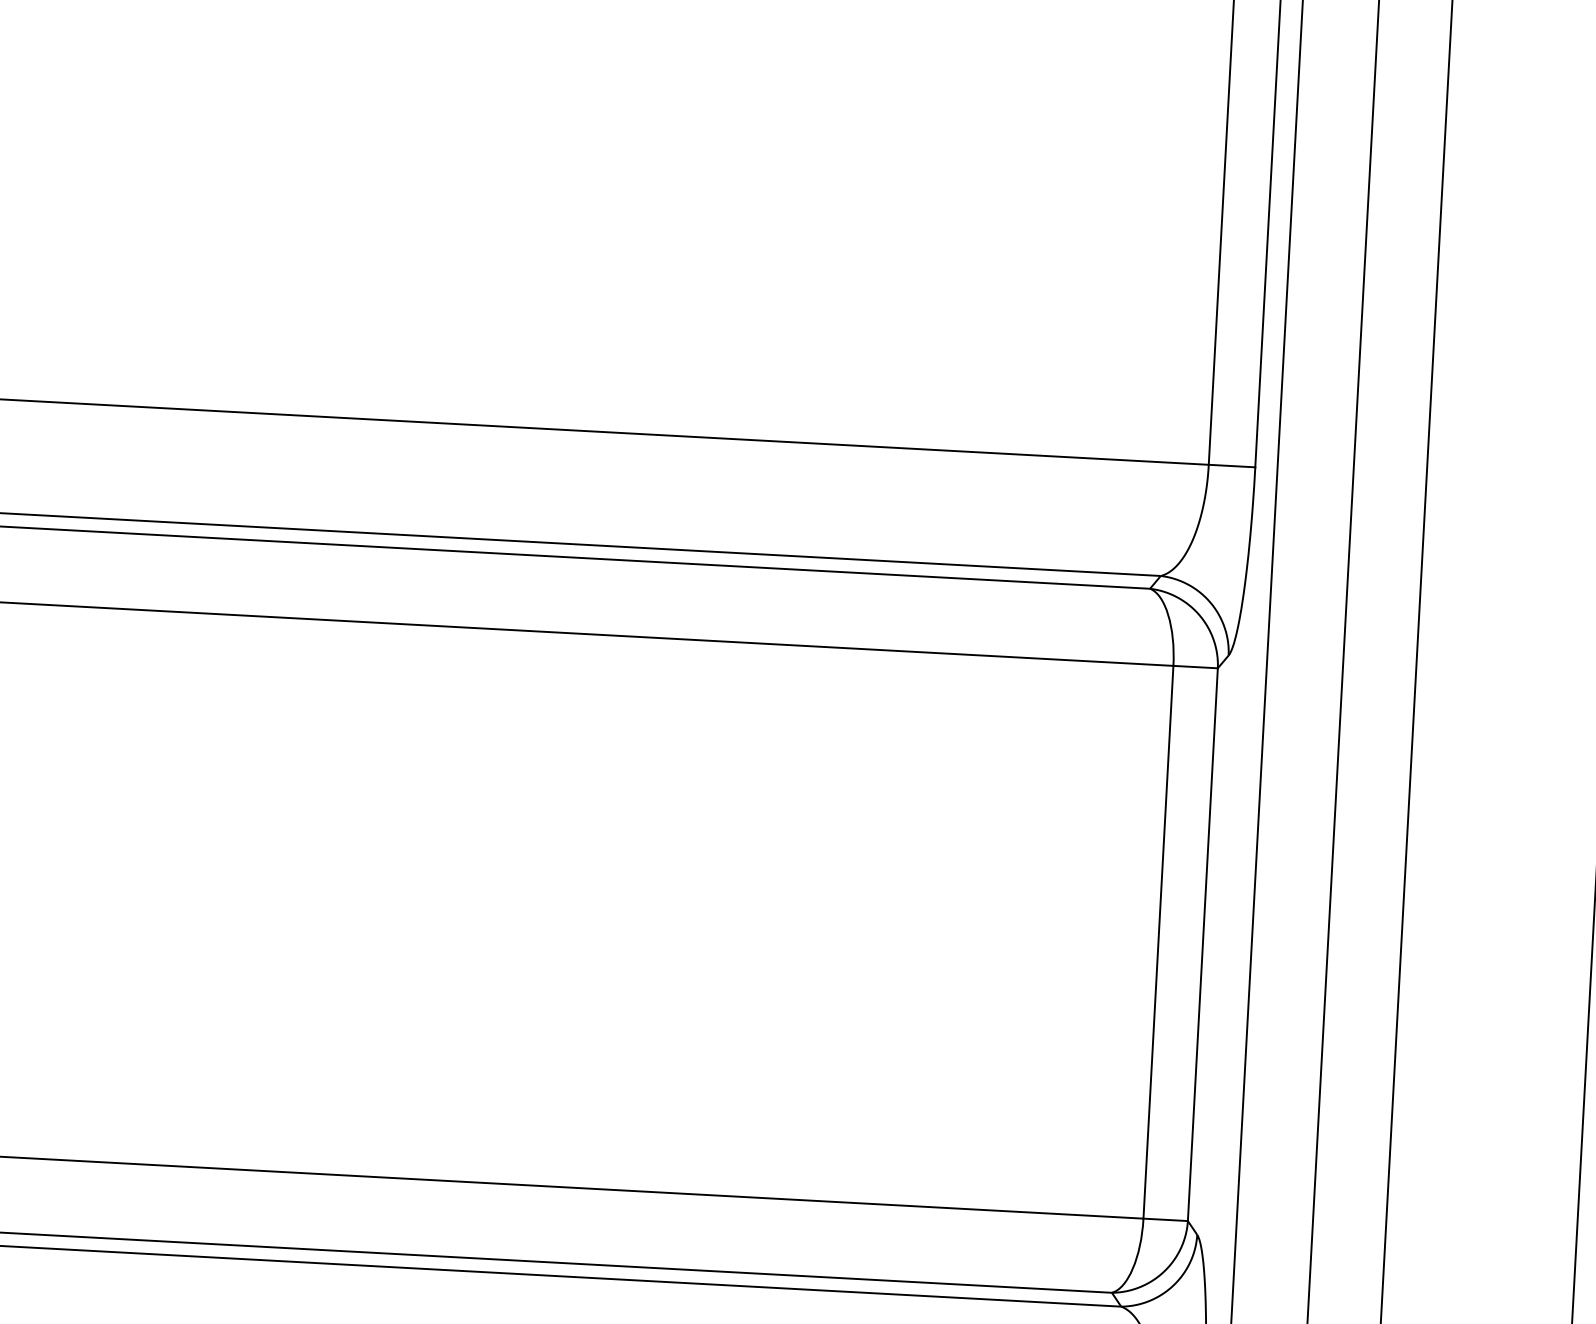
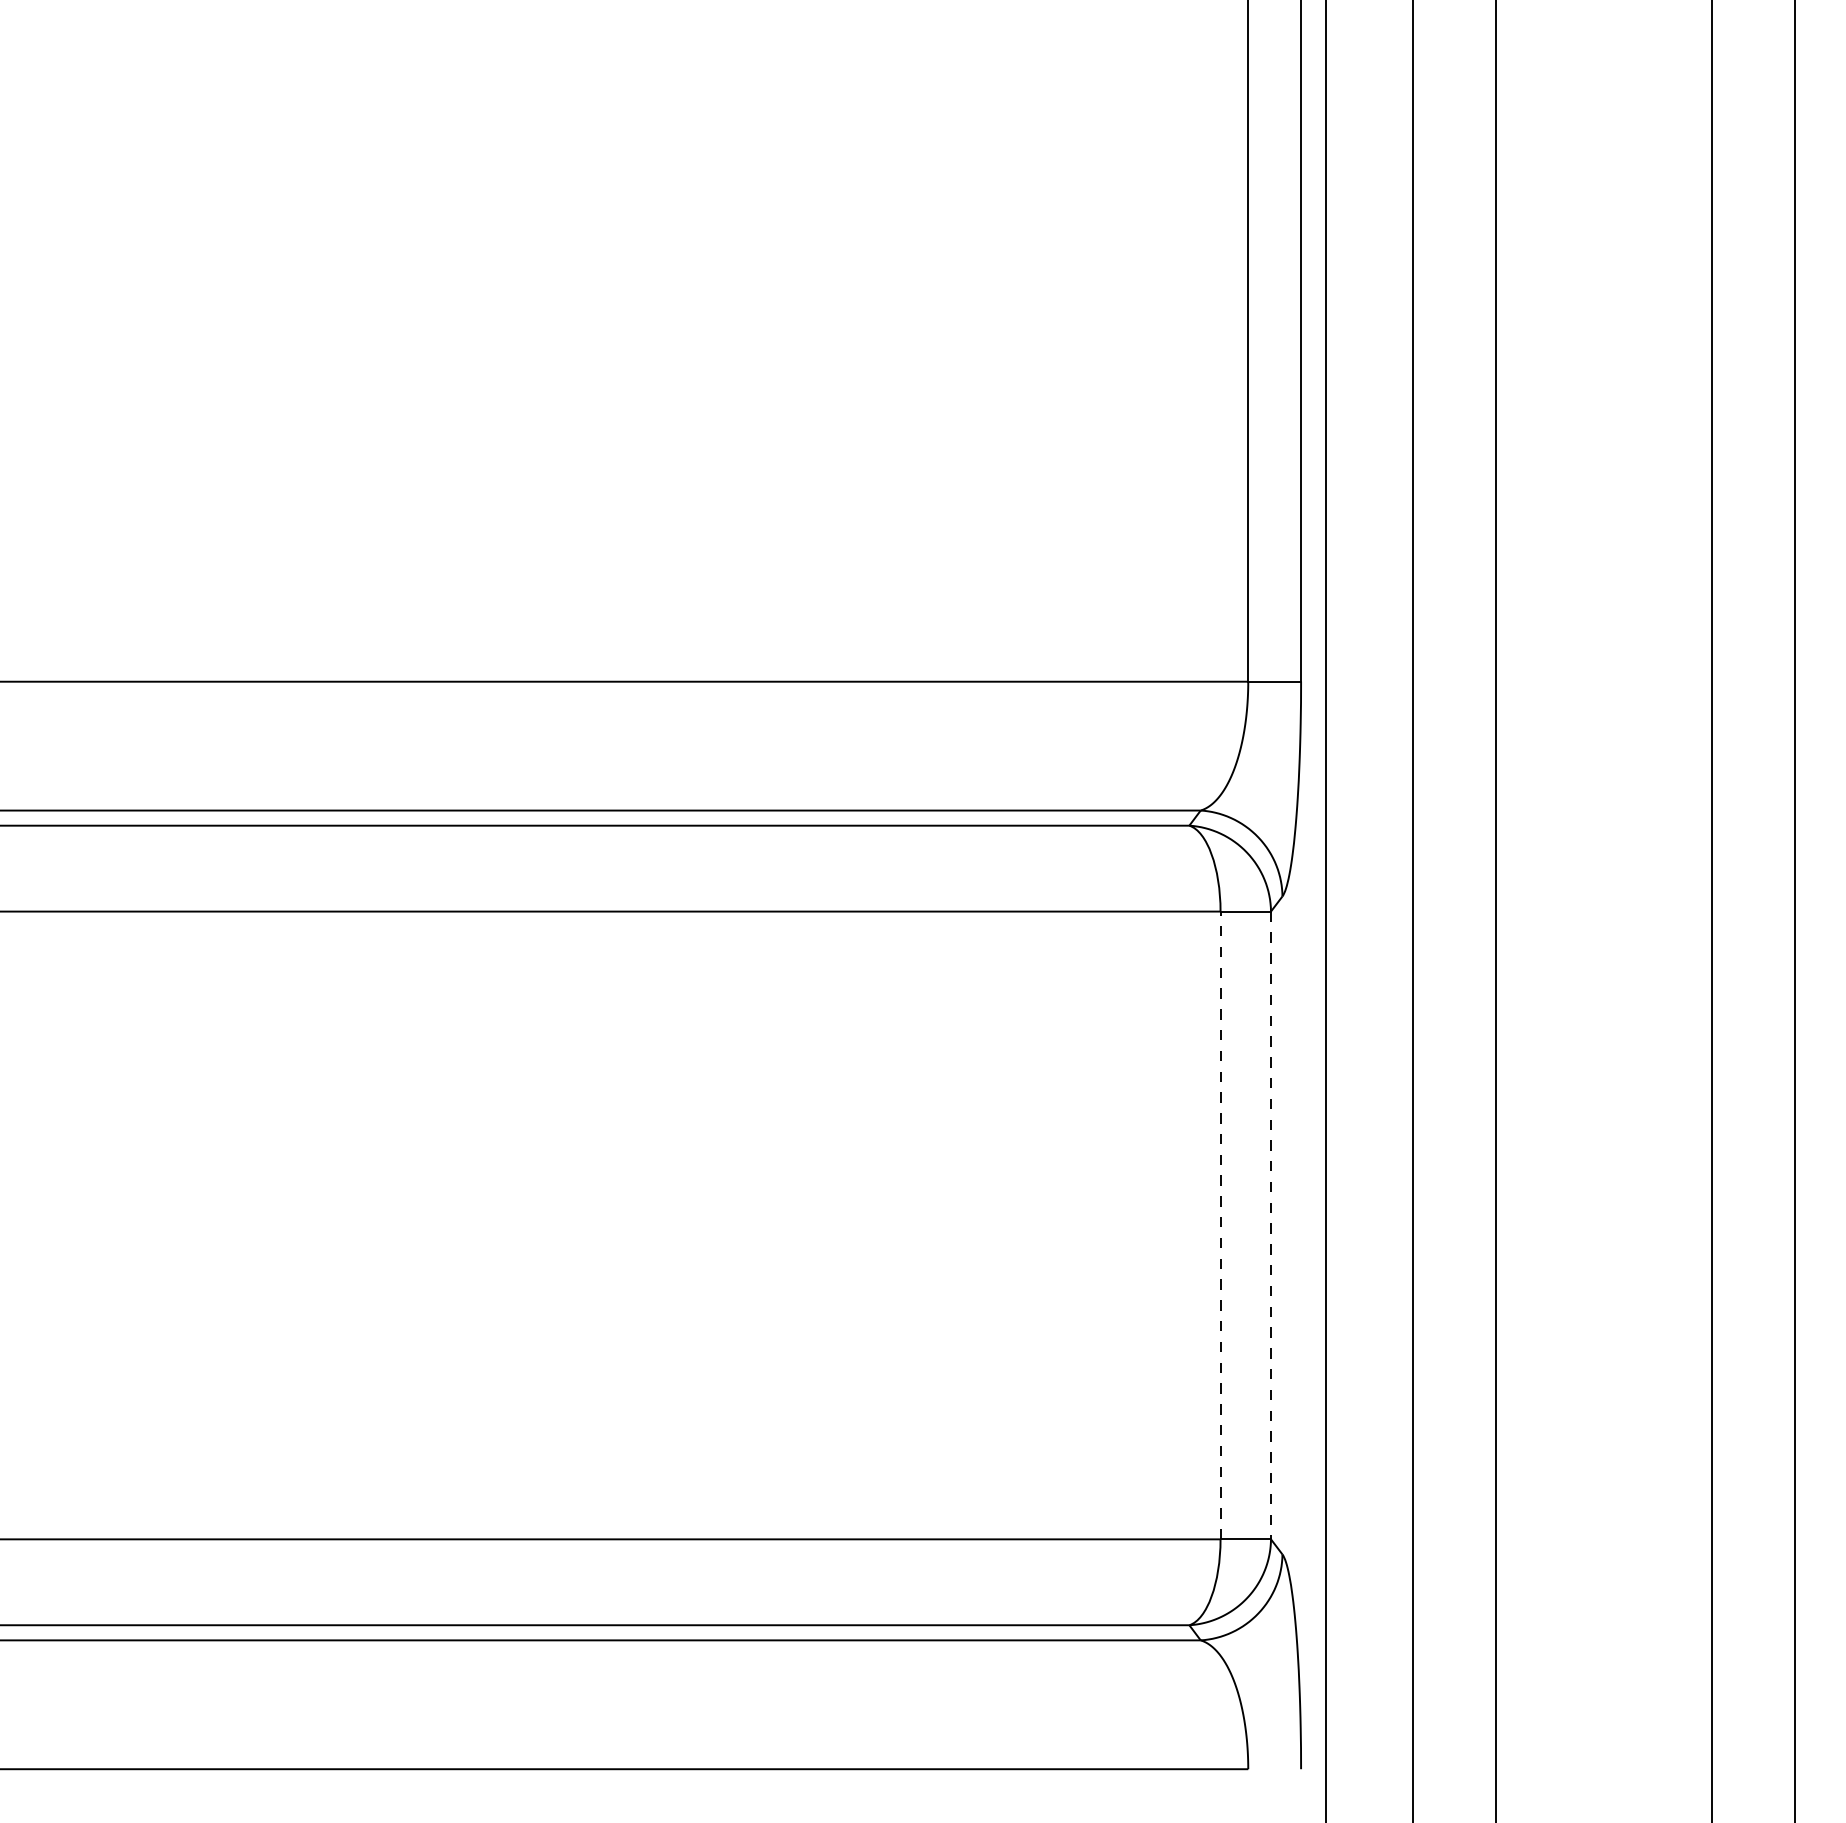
line: (1158, 942) -> (1220, 1225), solid -> dashed
line: (1202, 944) -> (1270, 1225), solid -> dashed

